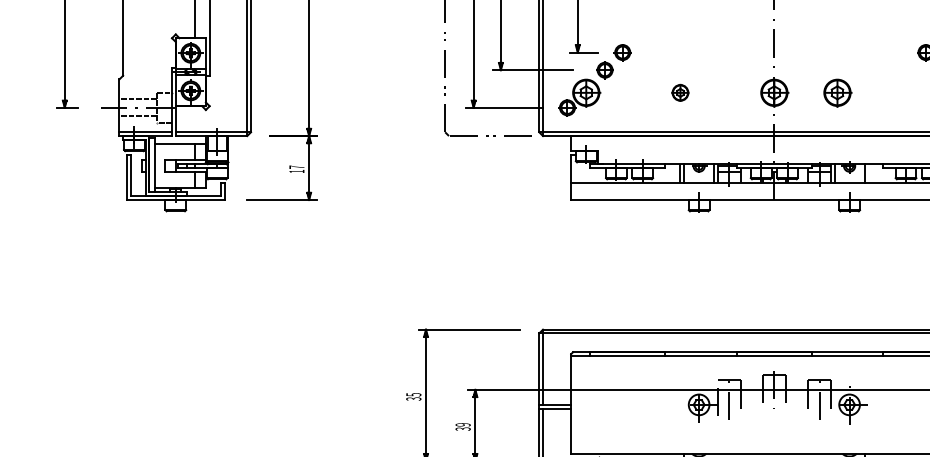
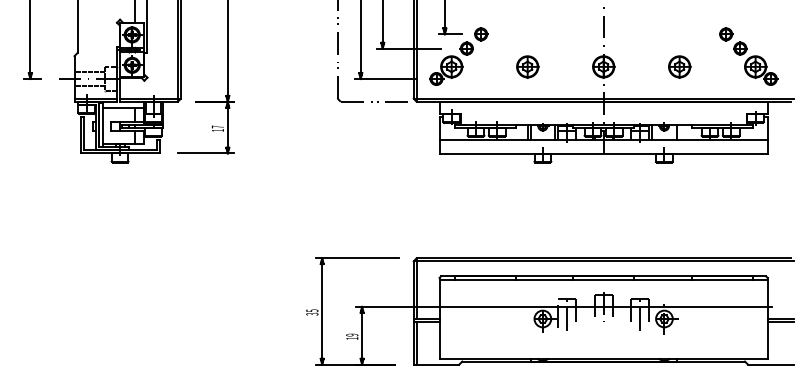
part: (680, 92) -> (527, 66), size x1.67
part: (837, 92) -> (679, 66), moved
text: (463, 429) -> (352, 338), 39 -> 19

